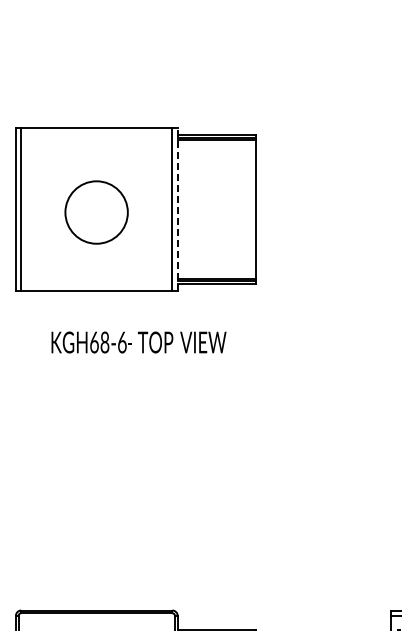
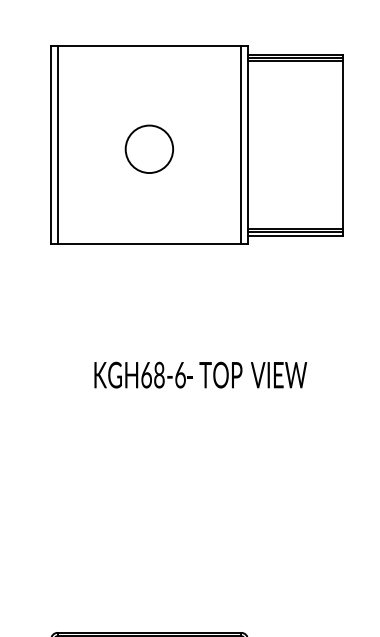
line: (177, 208) -> (247, 144), dashed -> solid
circle: (96, 212) -> (149, 149), size x0.62
text: (138, 342) -> (200, 375), moved

